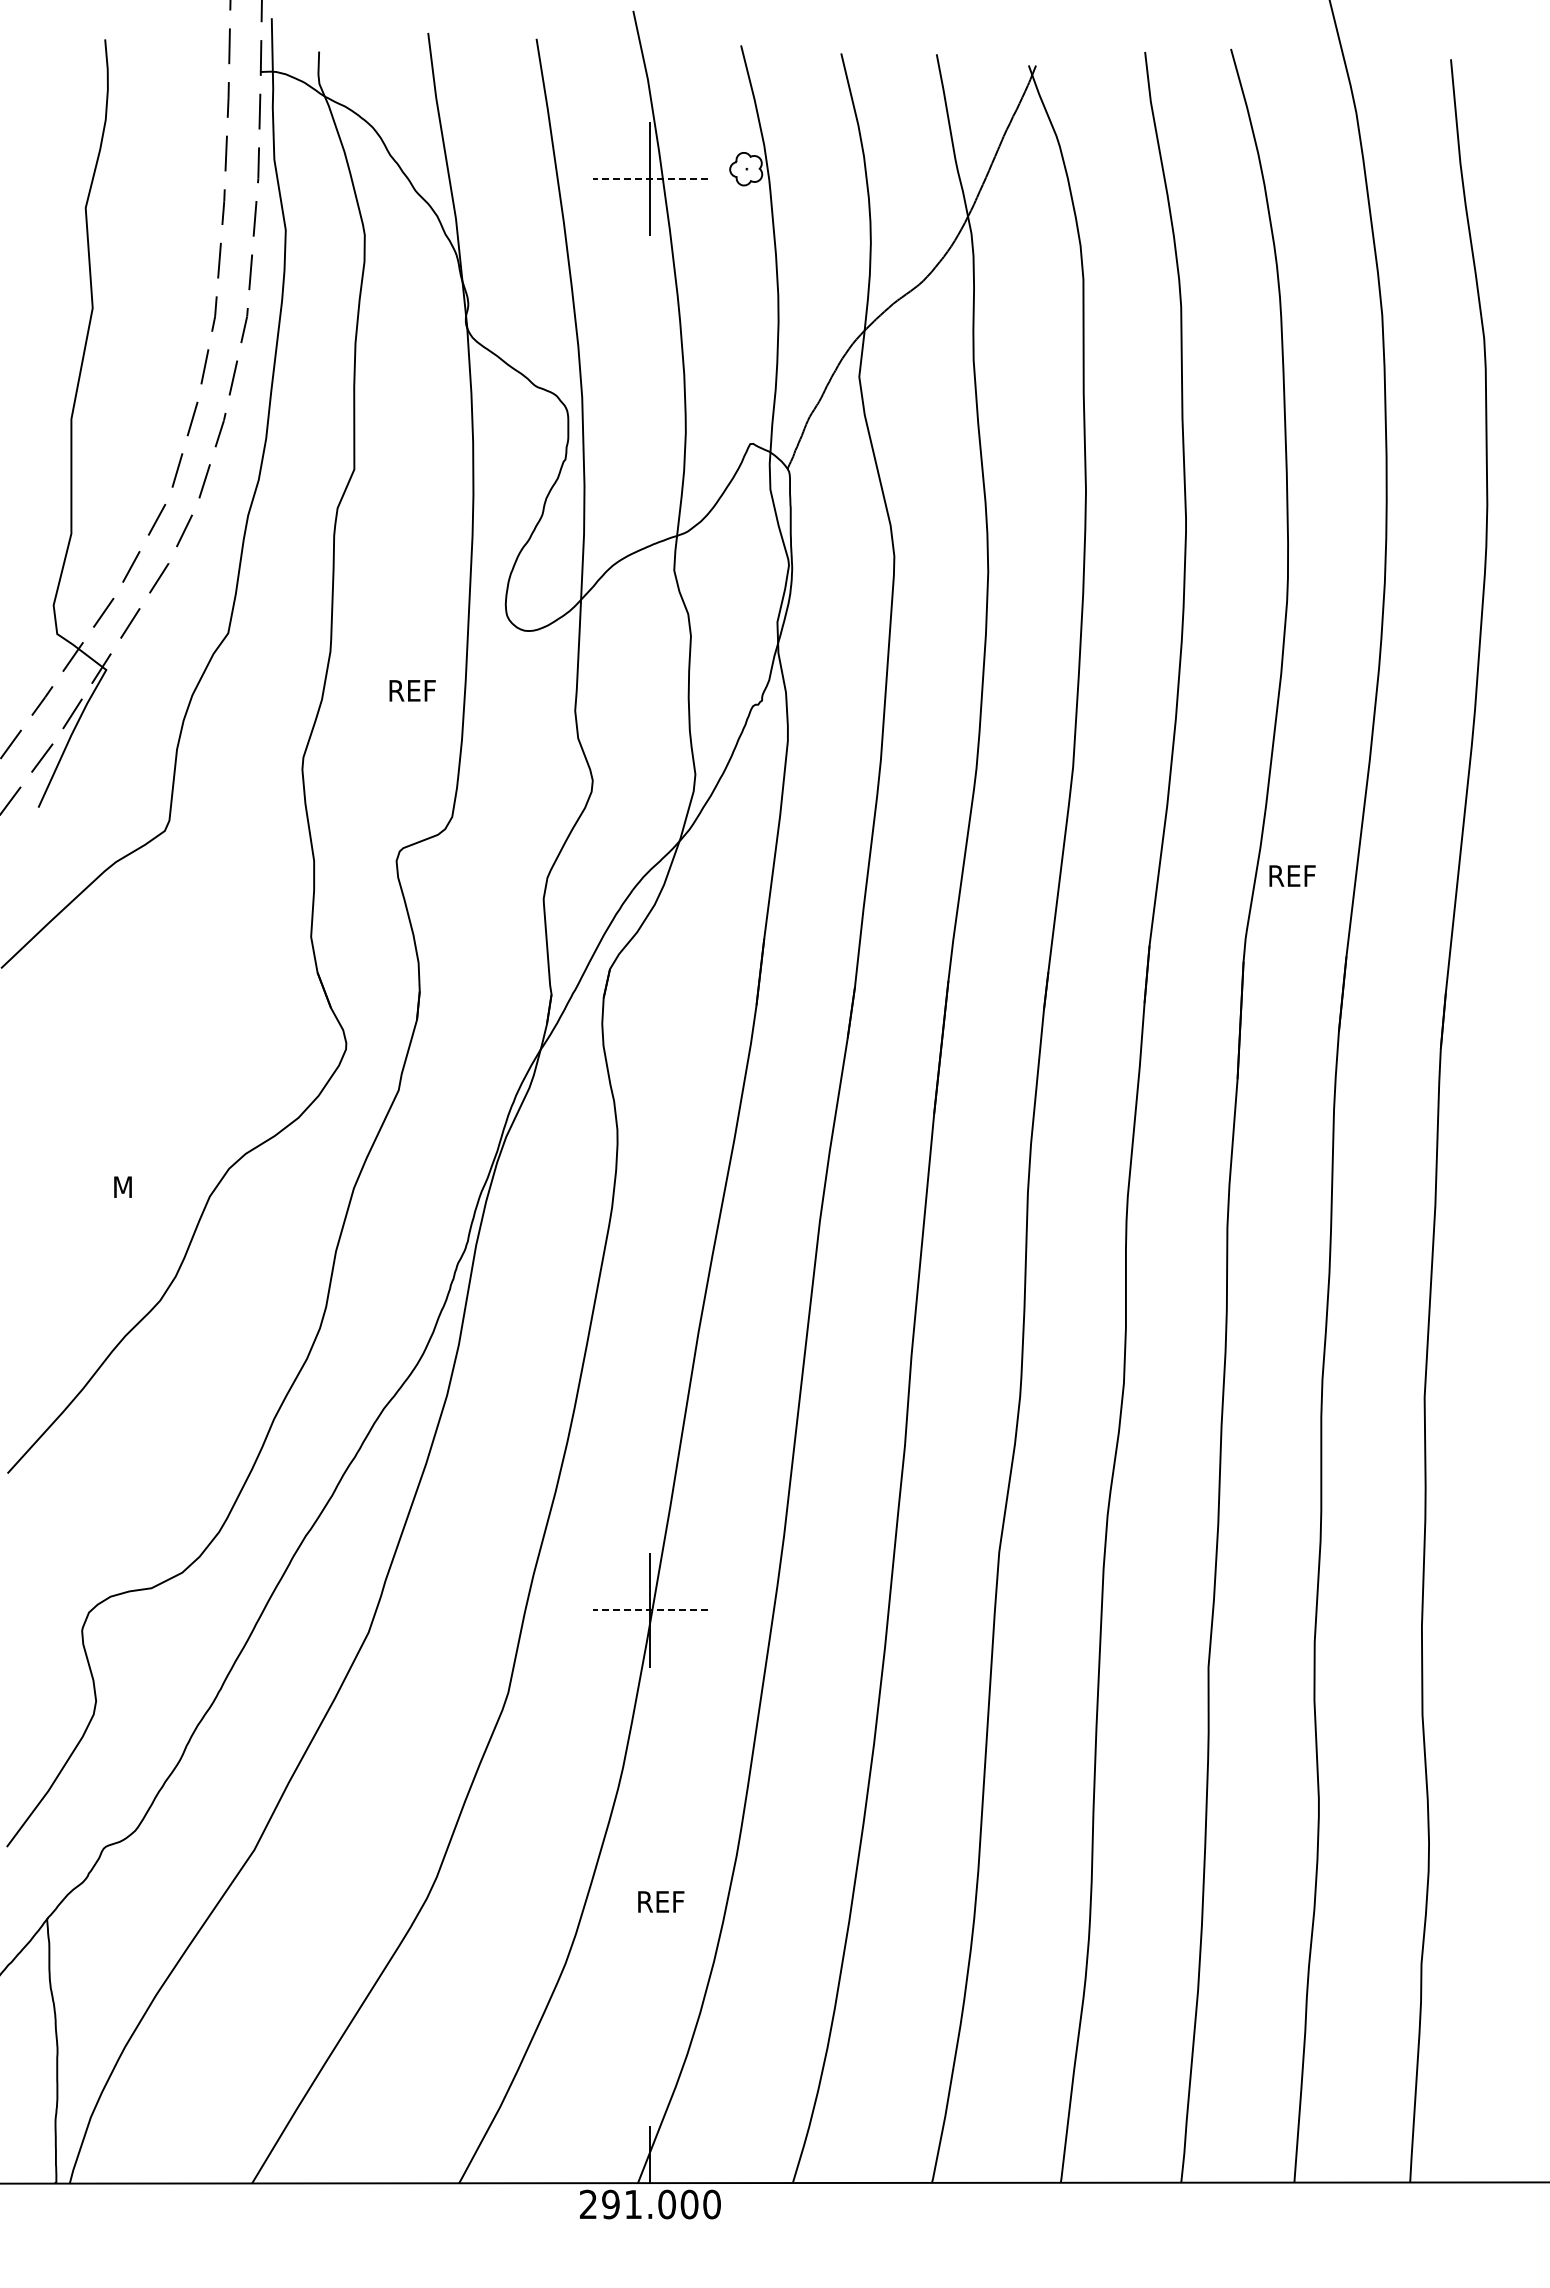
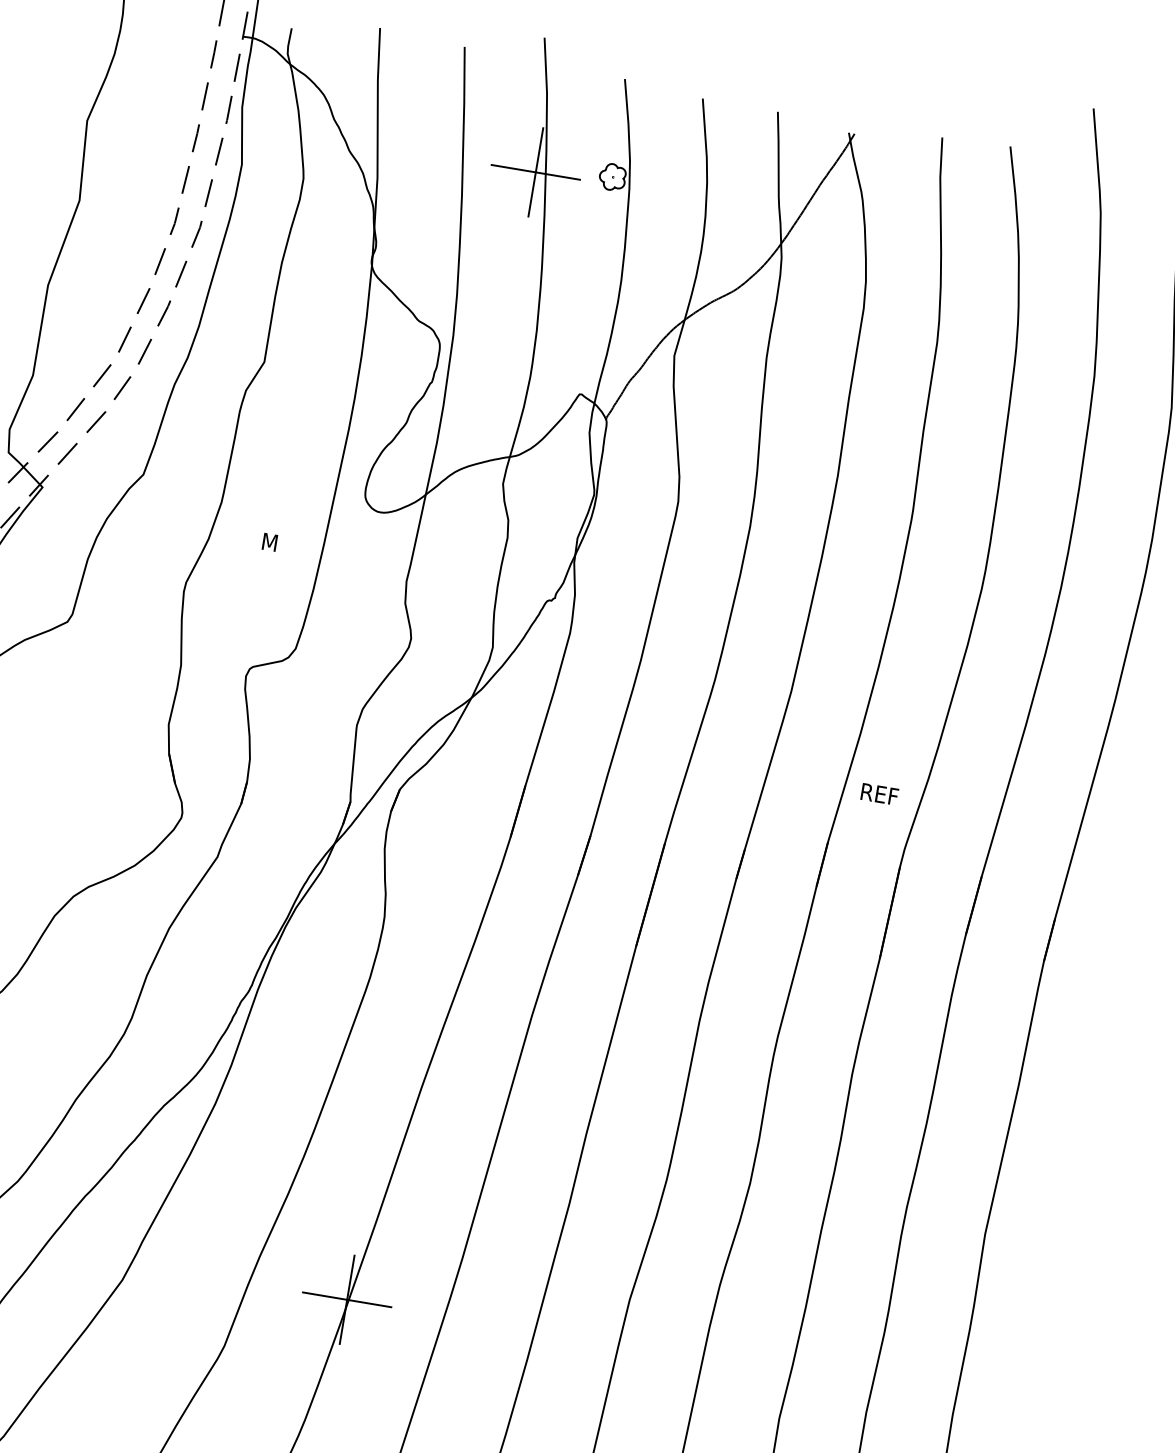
line: (649, 179) -> (535, 172), dashed -> solid
text: (413, 690) -> (281, 544), REF -> M
text: (1292, 875) -> (879, 793), moved
line: (649, 1610) -> (346, 1299), dashed -> solid

